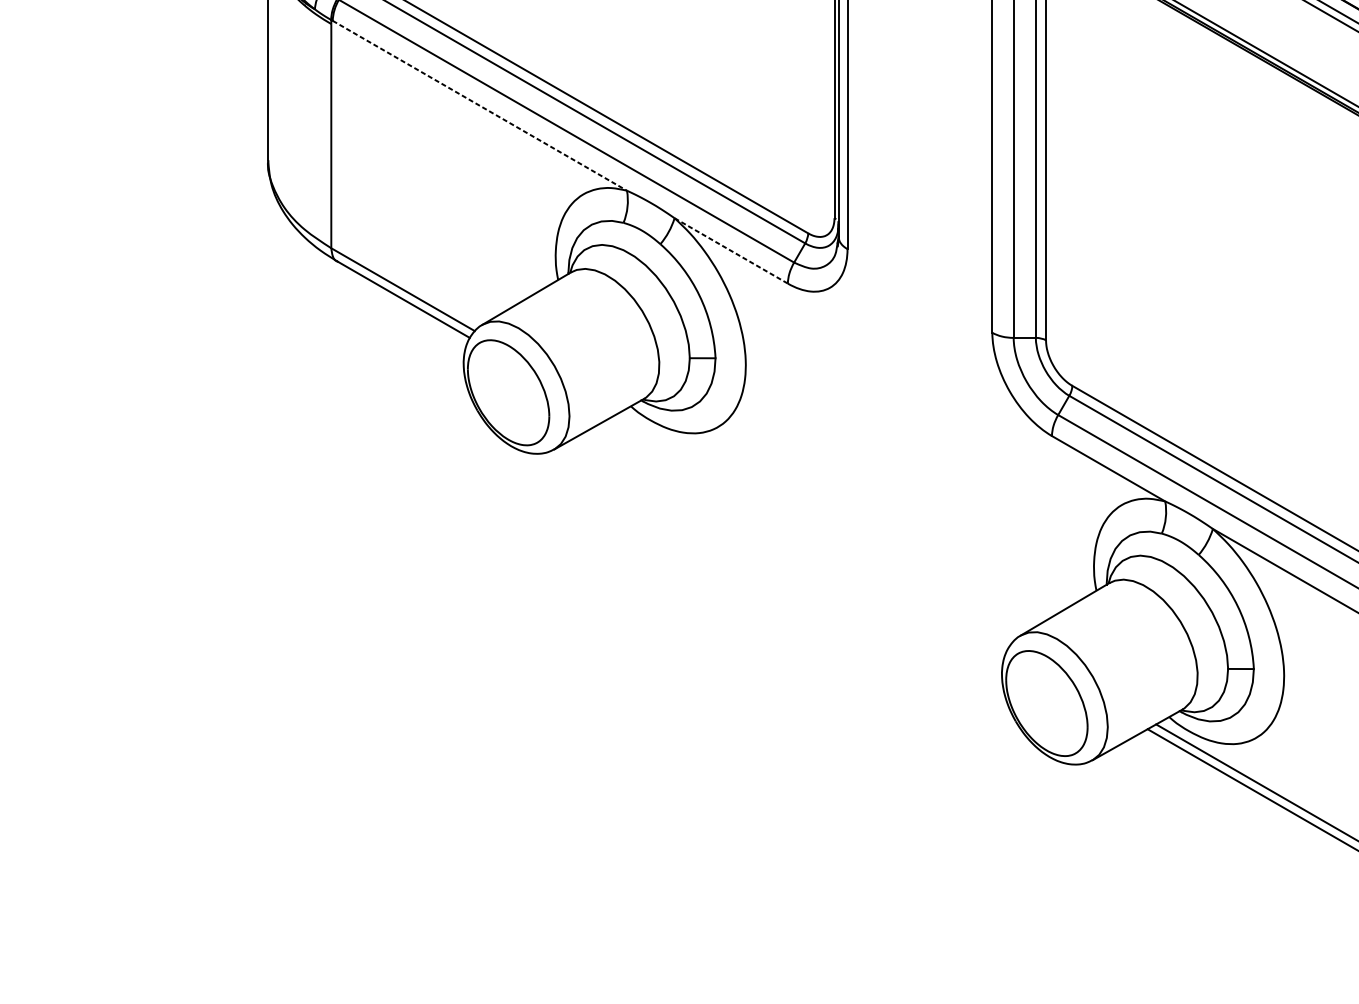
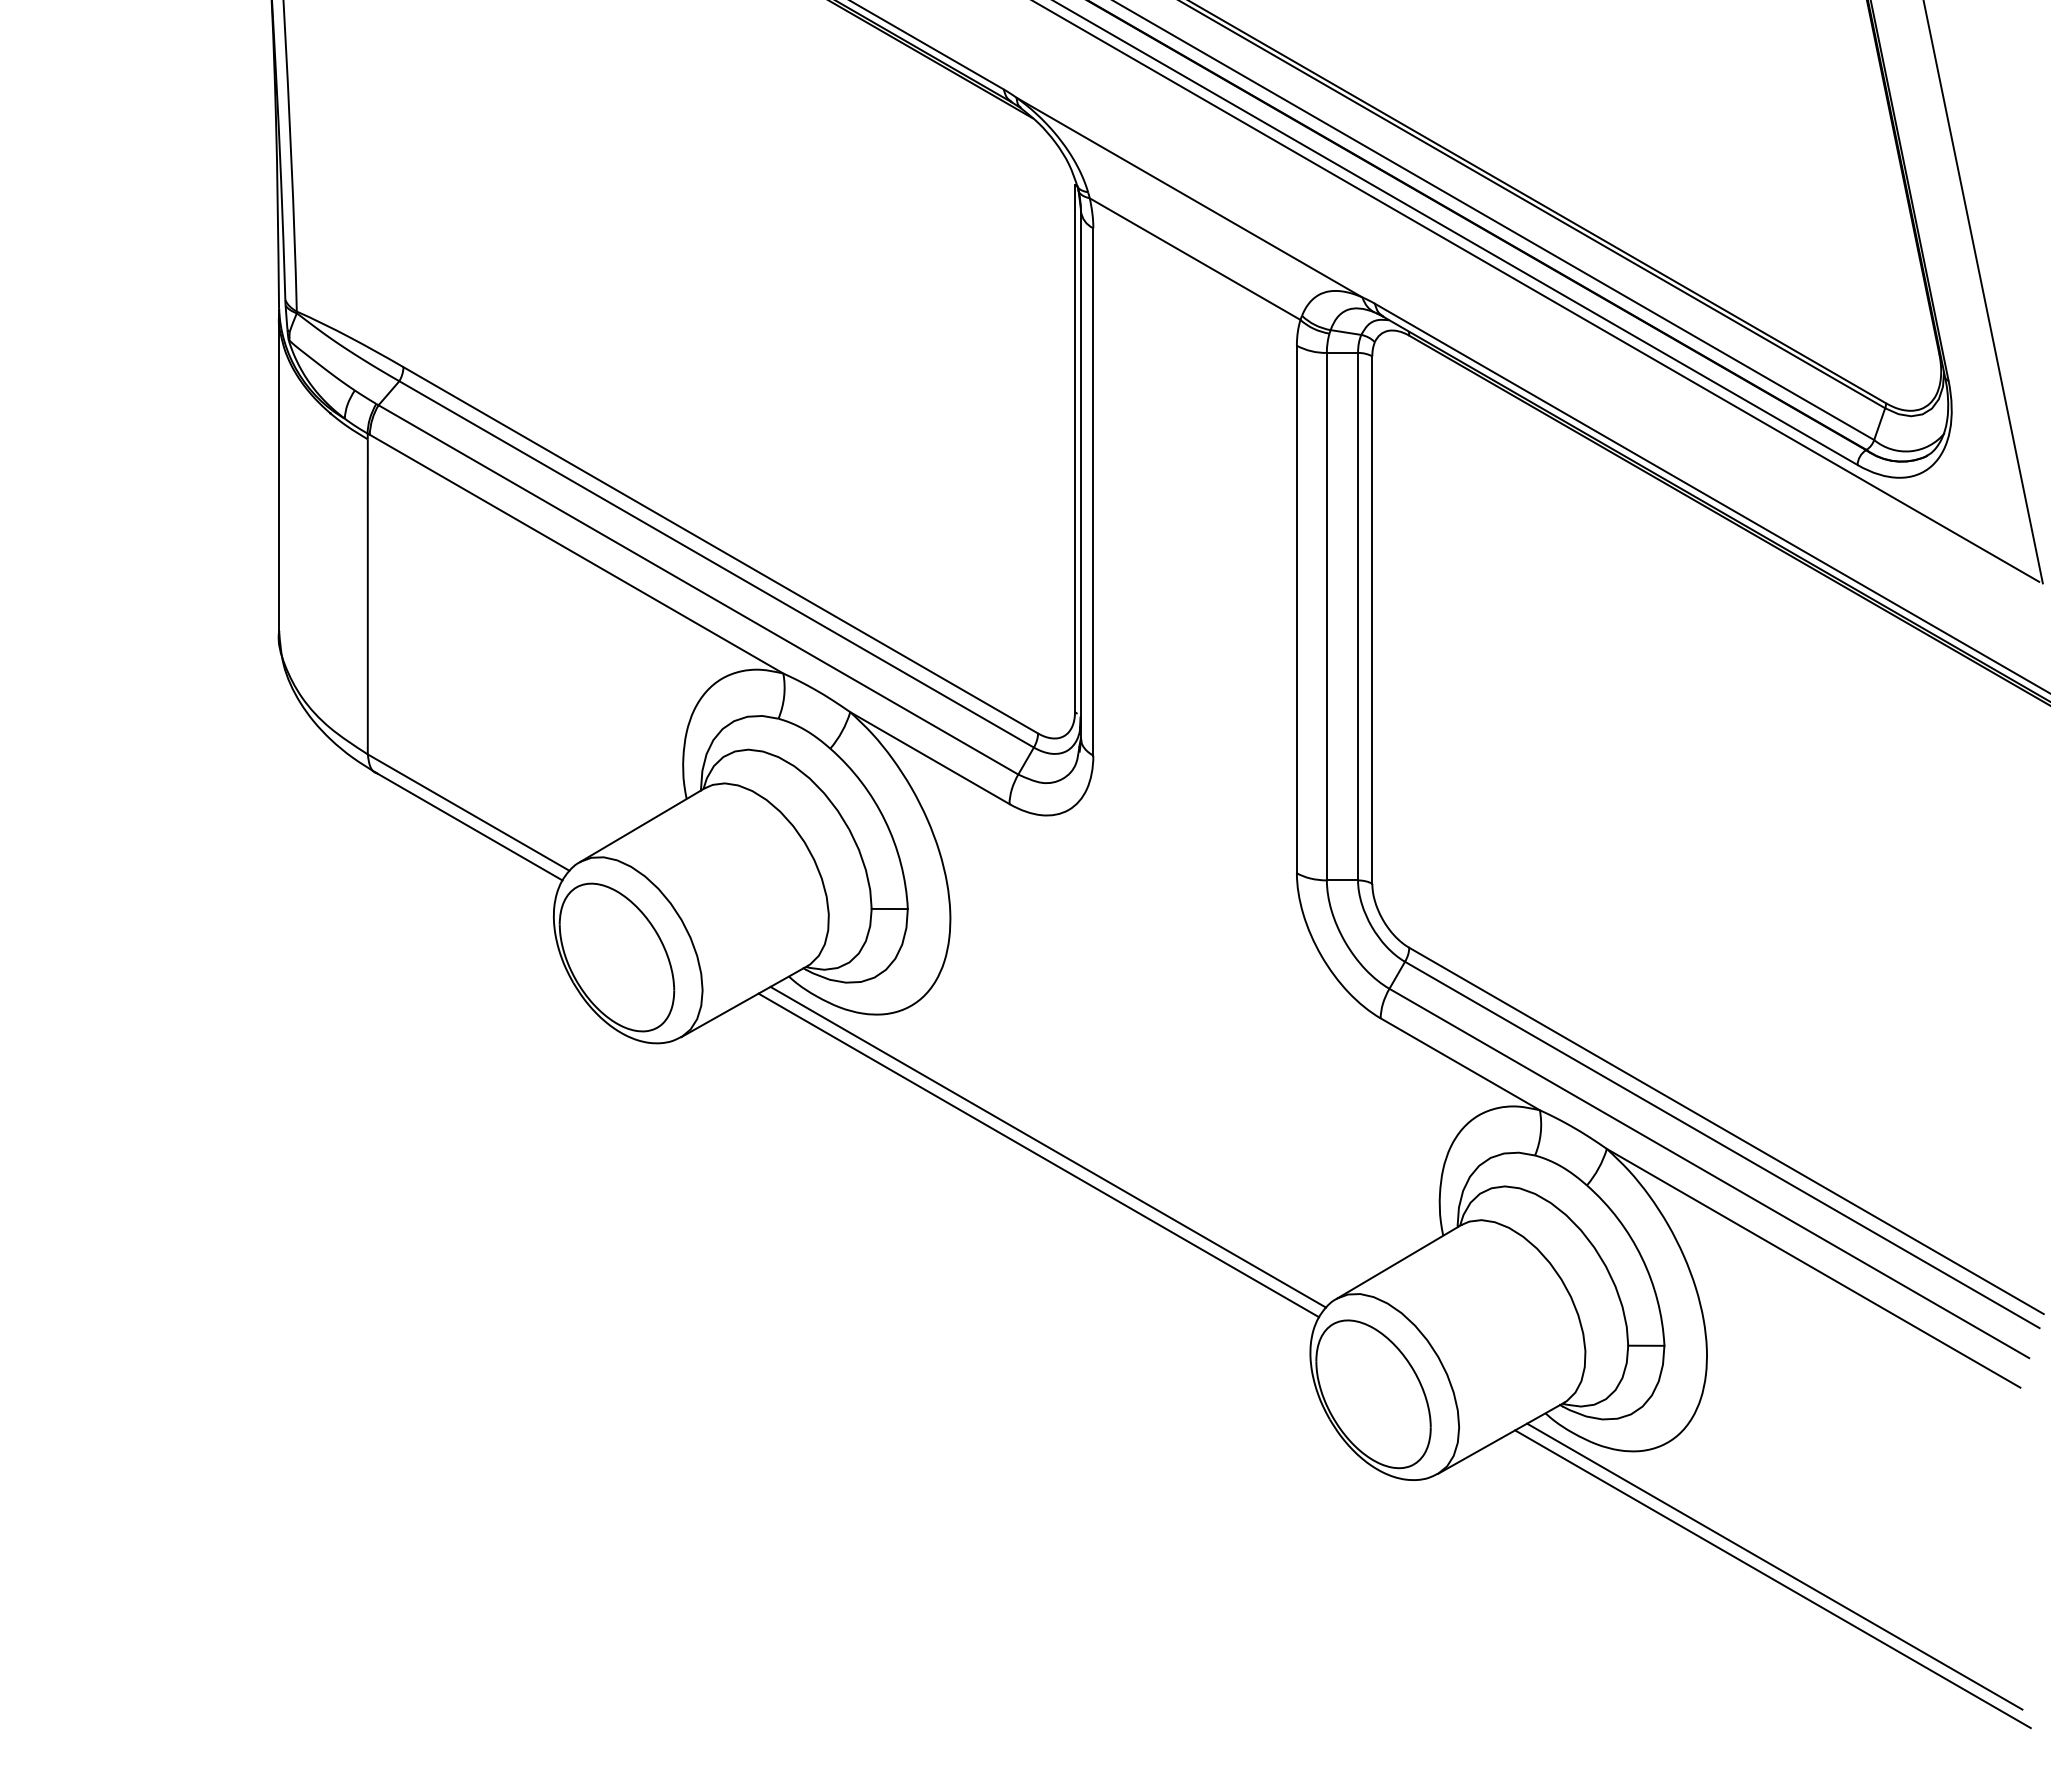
line: (479, 106) -> (576, 554), dashed -> solid
line: (730, 251) -> (929, 758), dashed -> solid
line: (815, 527) -> (1048, 1146), added
line: (808, 533) -> (1038, 1155), added

